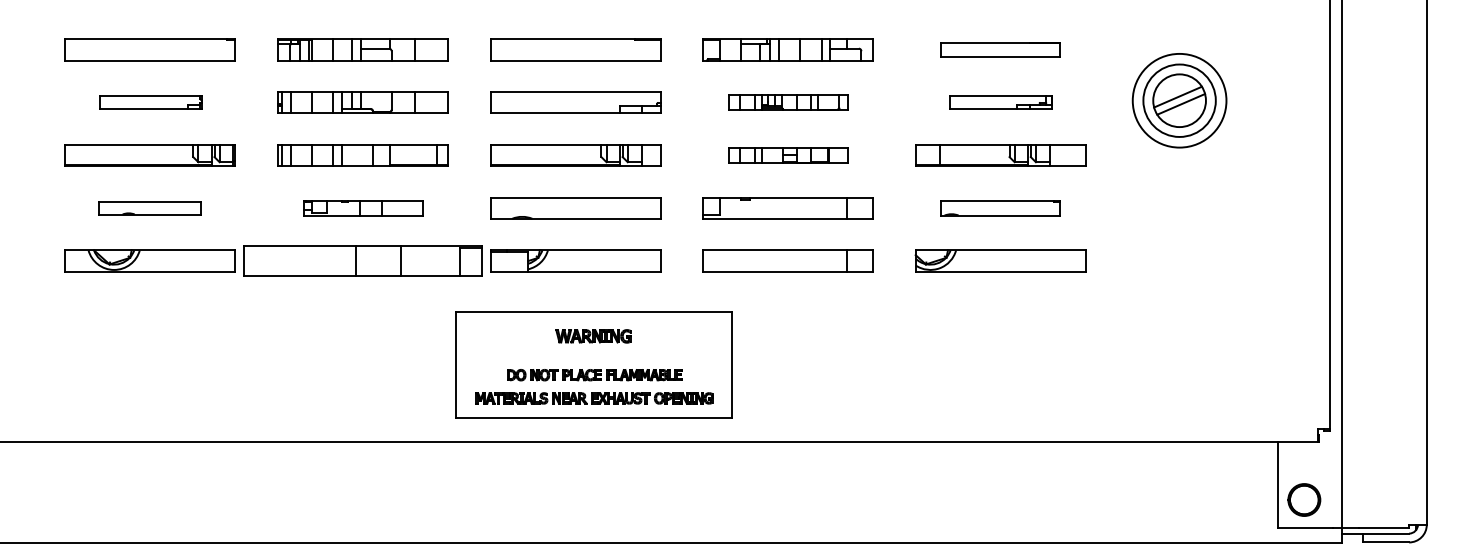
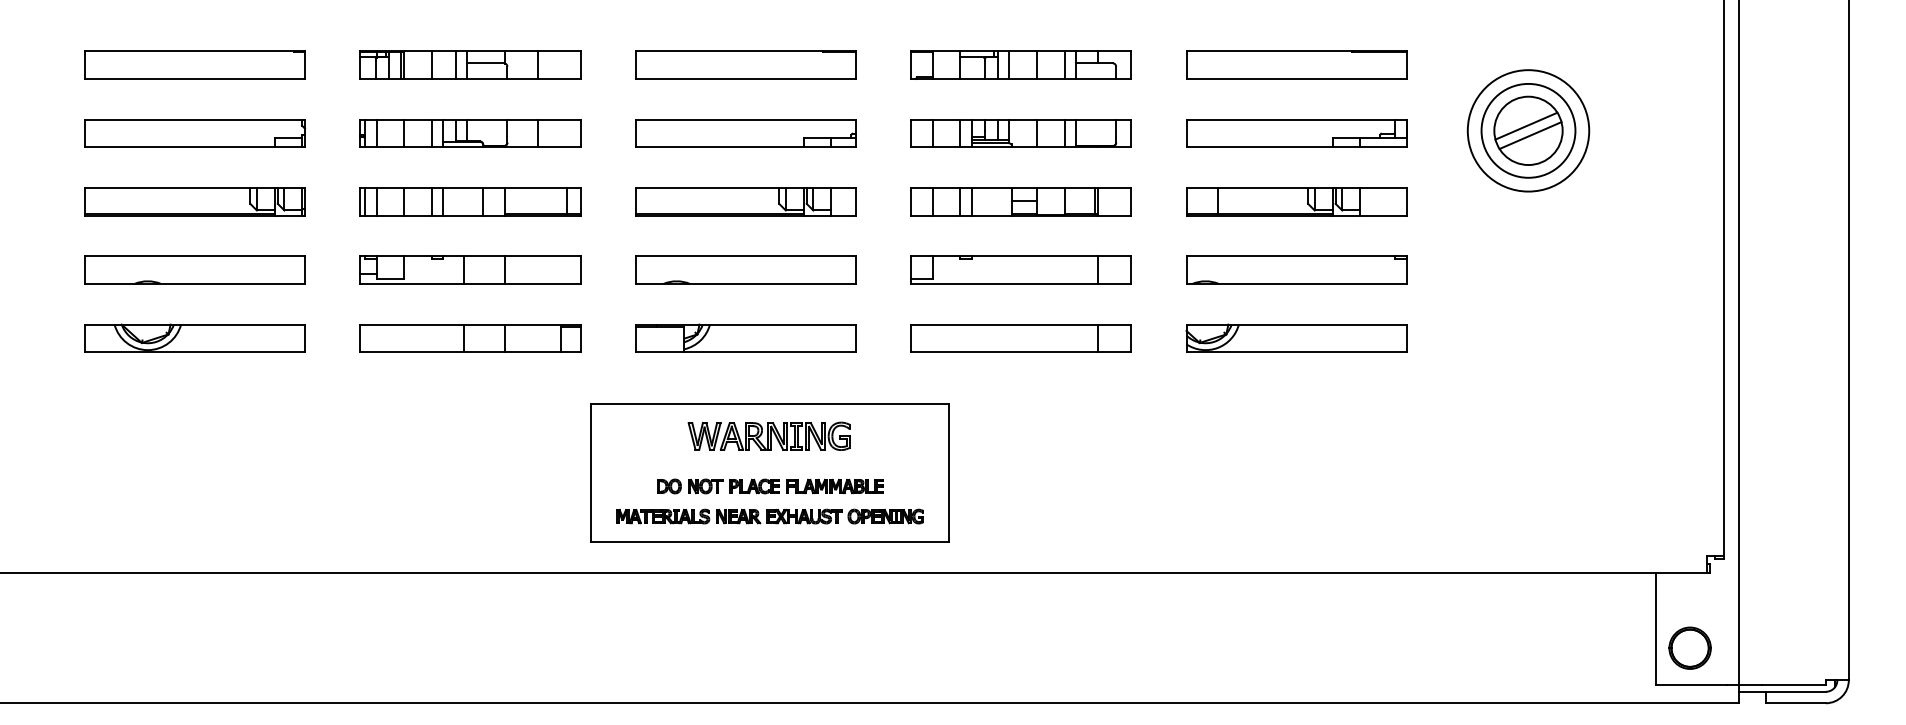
part: (1000, 49) -> (1296, 64), size x1.43
part: (150, 102) -> (195, 133), size x1.67
part: (787, 102) -> (1020, 133), size x1.43
part: (1000, 102) -> (1296, 133), size x1.67
part: (787, 155) -> (1020, 201), size x1.43
part: (150, 207) -> (194, 269), size x1.67
part: (363, 207) -> (470, 269), size x1.43
part: (1000, 207) -> (1296, 269), size x1.43
part: (363, 260) -> (470, 338), size x0.71
part: (593, 335) -> (768, 435), size x1.67

